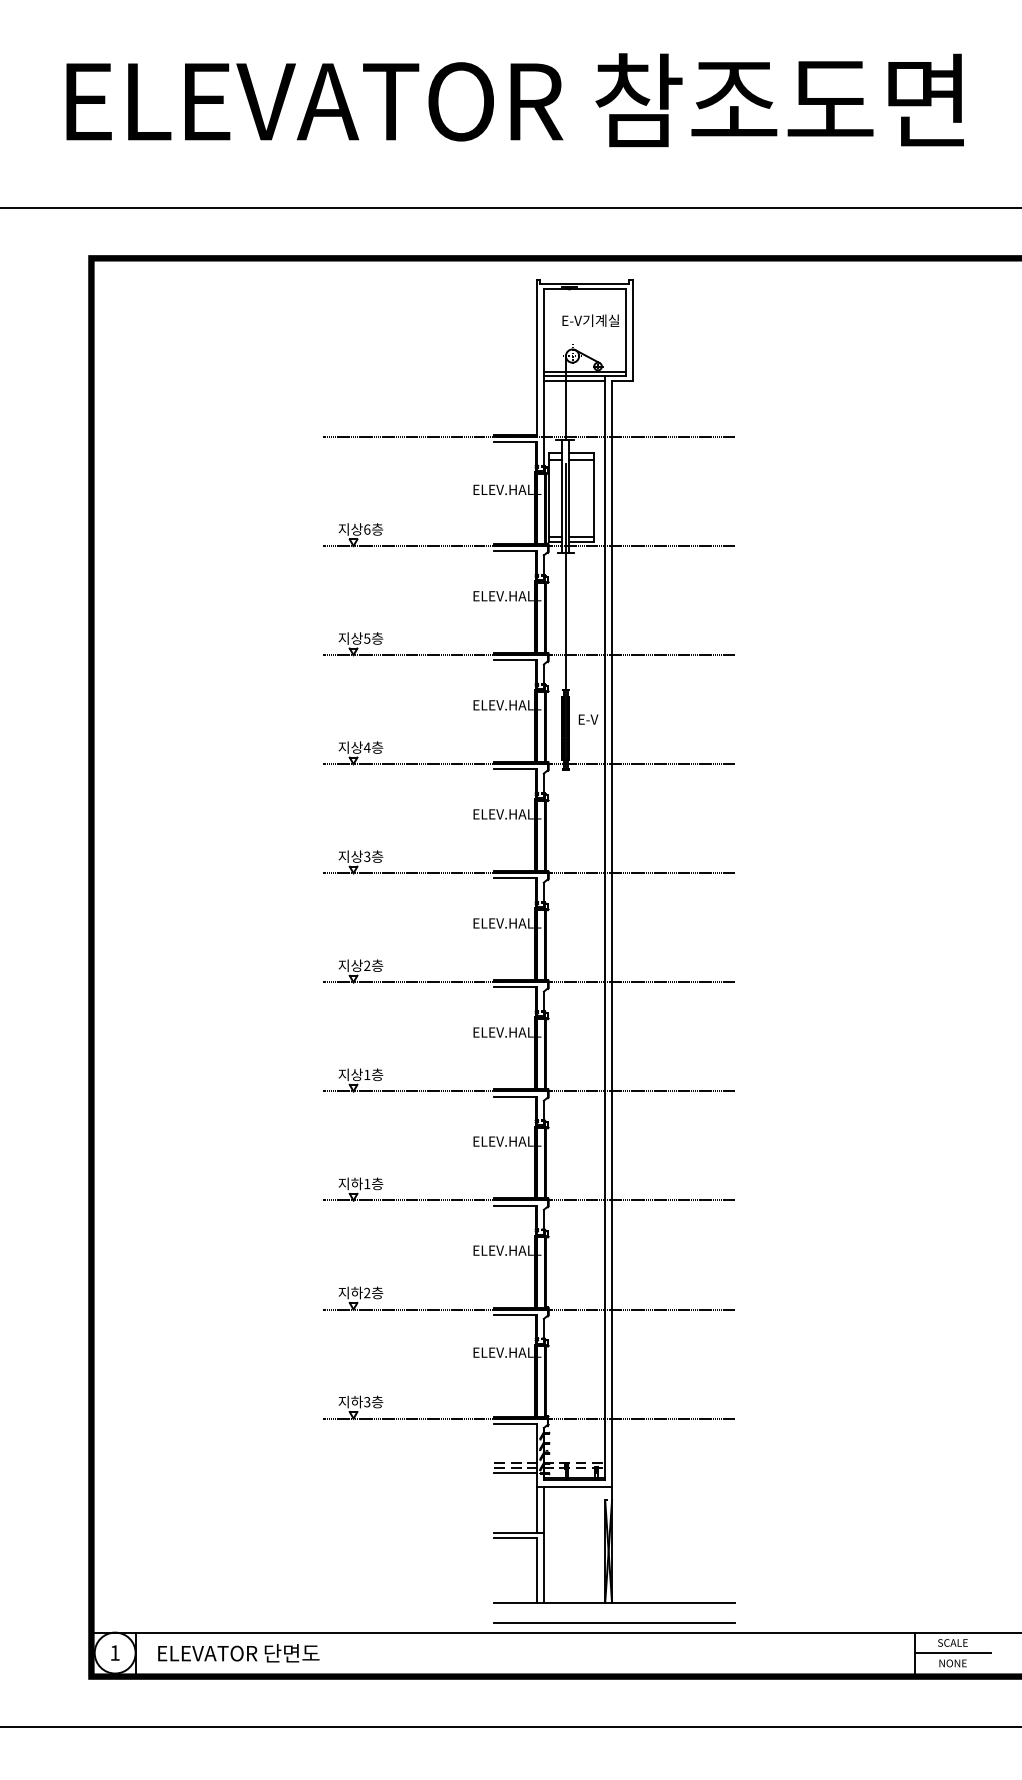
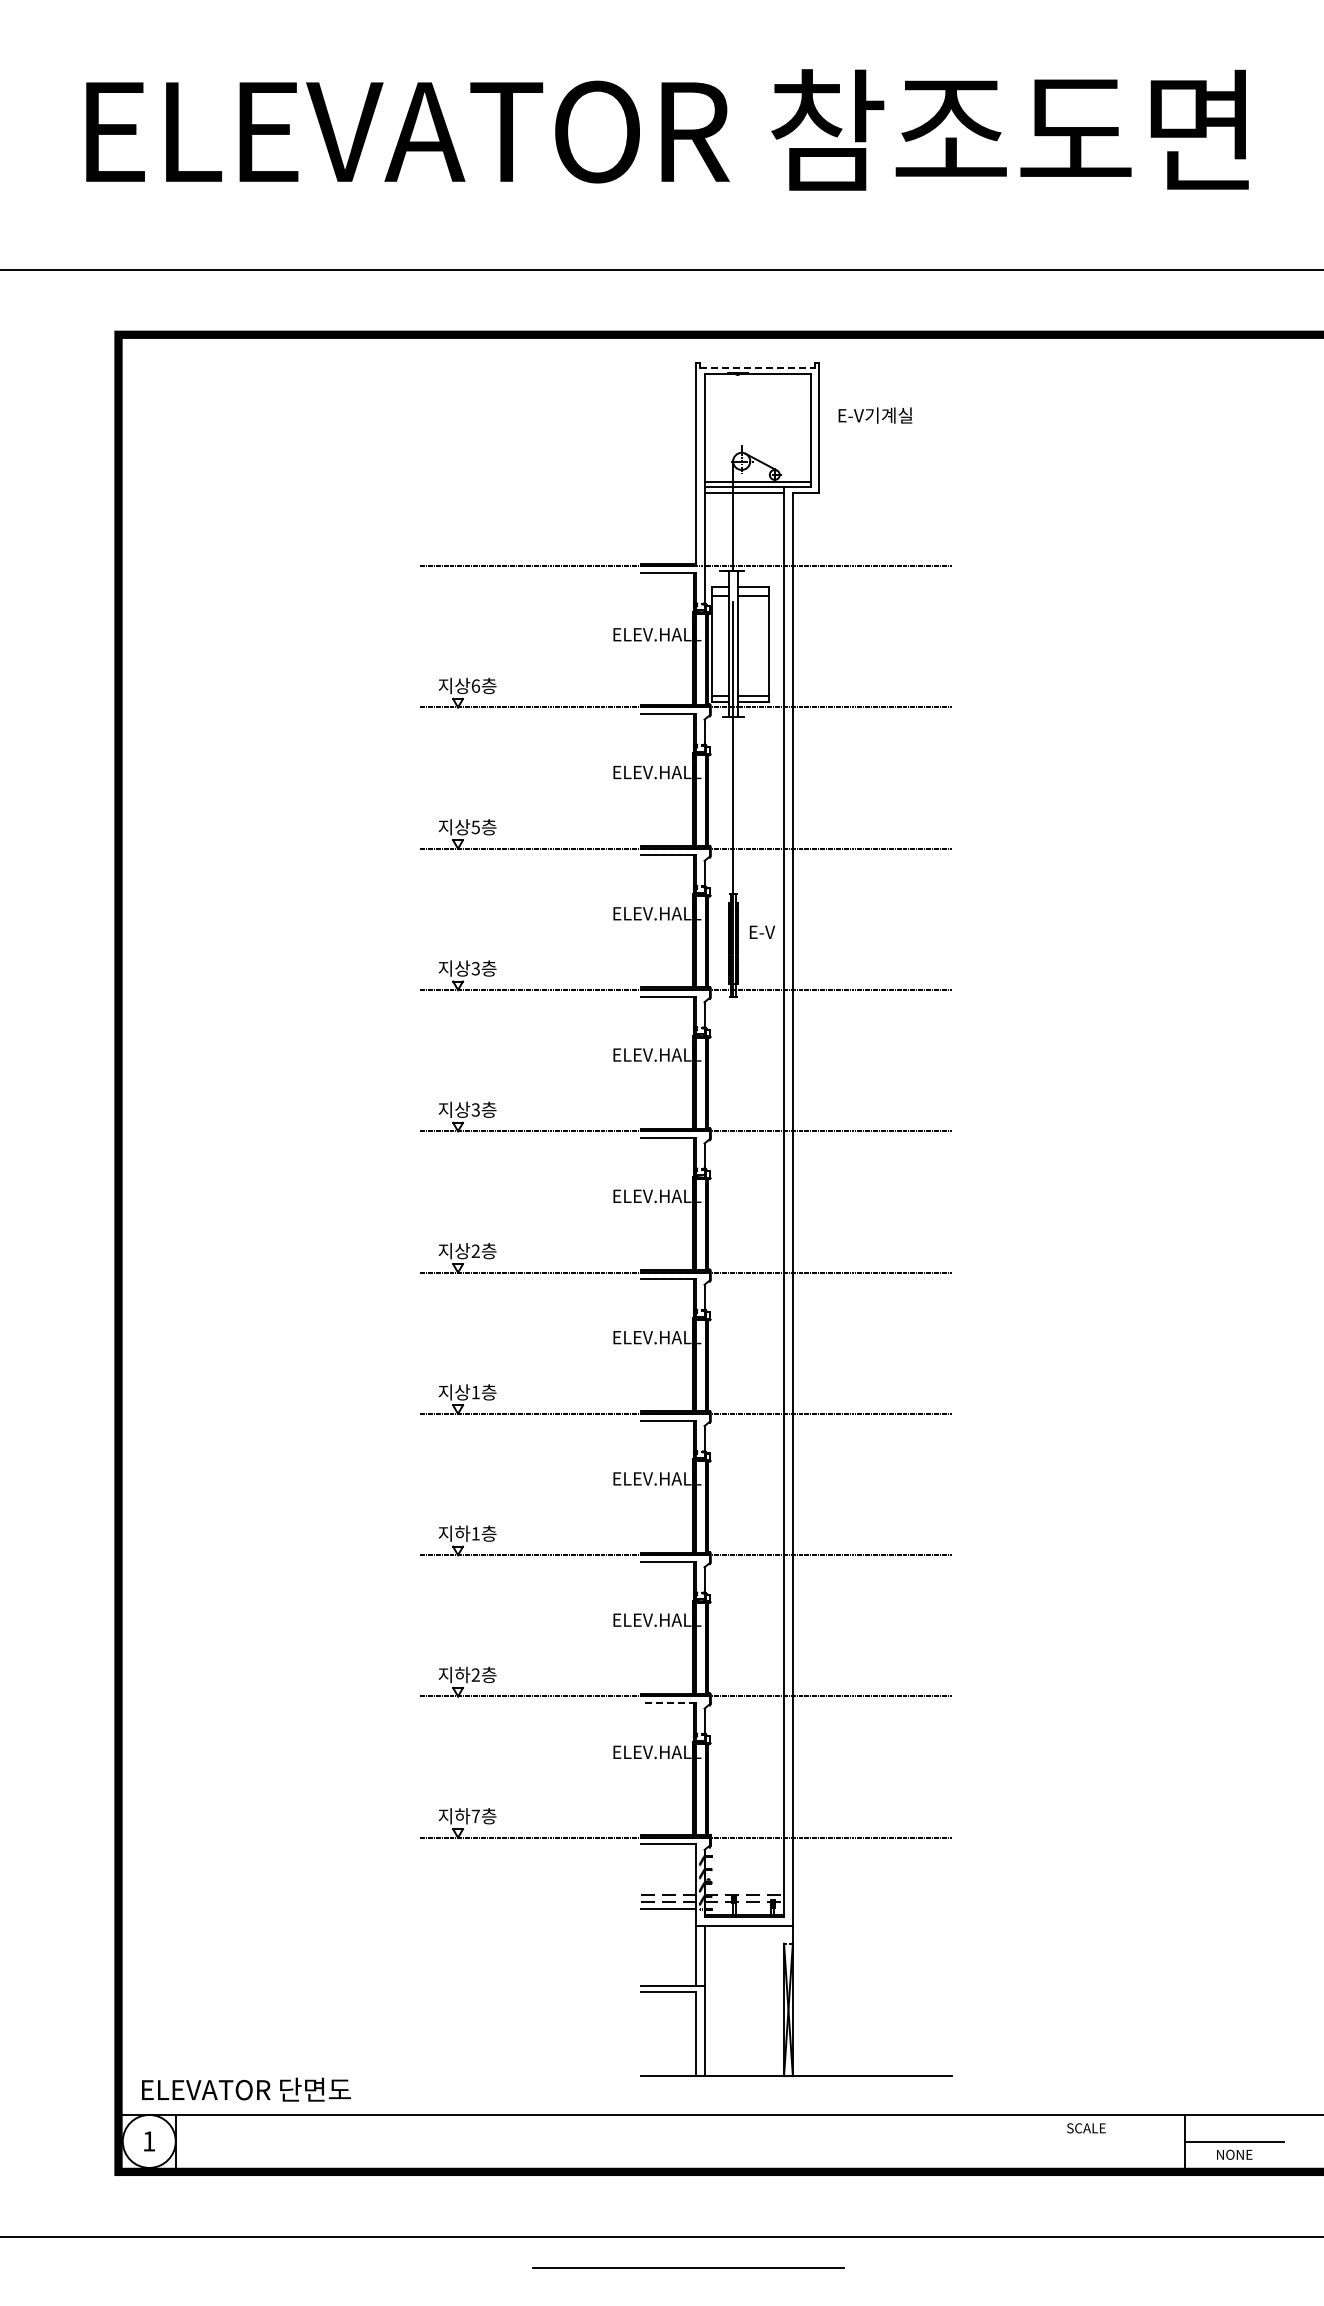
line: (585, 283) -> (758, 367), solid -> dashed
text: (590, 320) -> (875, 415), moved
text: (367, 747) -> (475, 968), 4 -> 3
line: (516, 1314) -> (668, 1703), solid -> dashed
text: (367, 1402) -> (475, 1816), 3 -> 7
line: (614, 1623) -> (688, 2267), moved
text: (952, 1643) -> (1086, 2128), moved
text: (238, 1653) -> (246, 2089), moved

